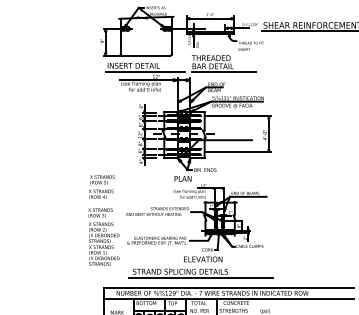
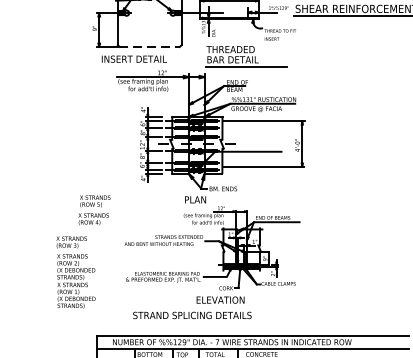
line: (146, 56) -> (150, 47), solid -> dashed
line: (145, 72) -> (148, 67), removed
text: (103, 237) -> (75, 272), moved
line: (201, 277) -> (218, 322), removed

